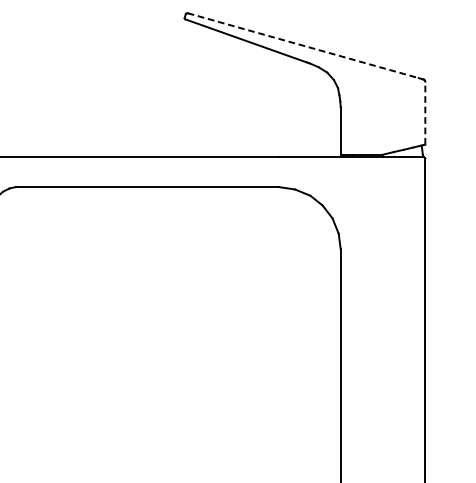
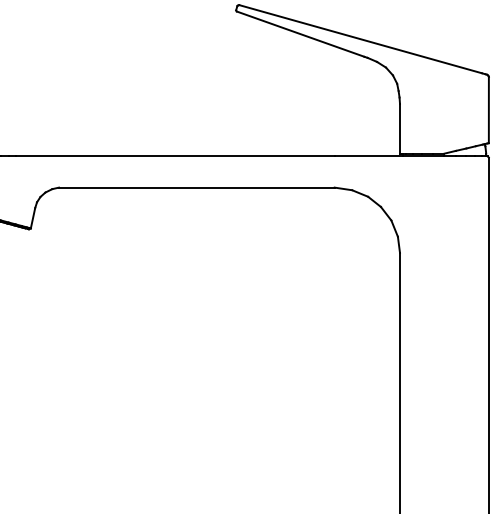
line: (304, 45) -> (361, 39), dashed -> solid
line: (424, 112) -> (488, 109), dashed -> solid

